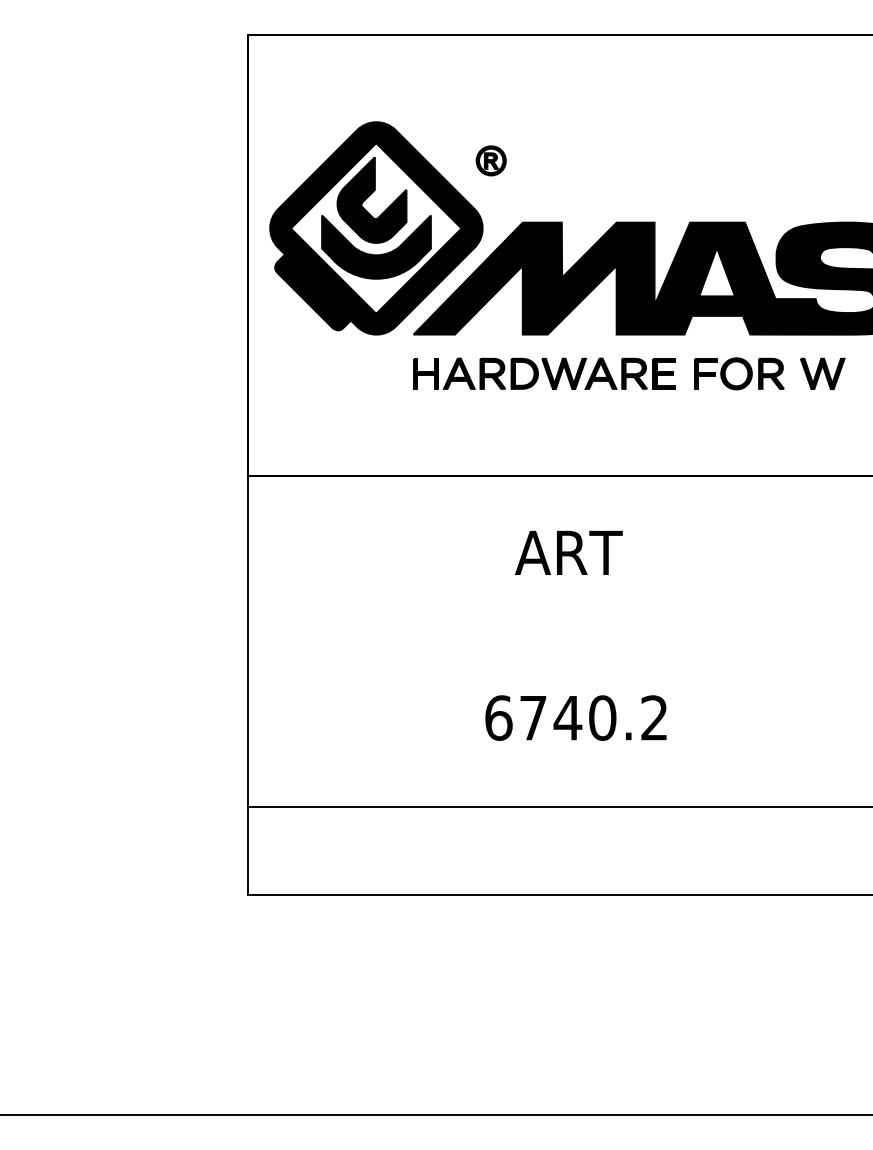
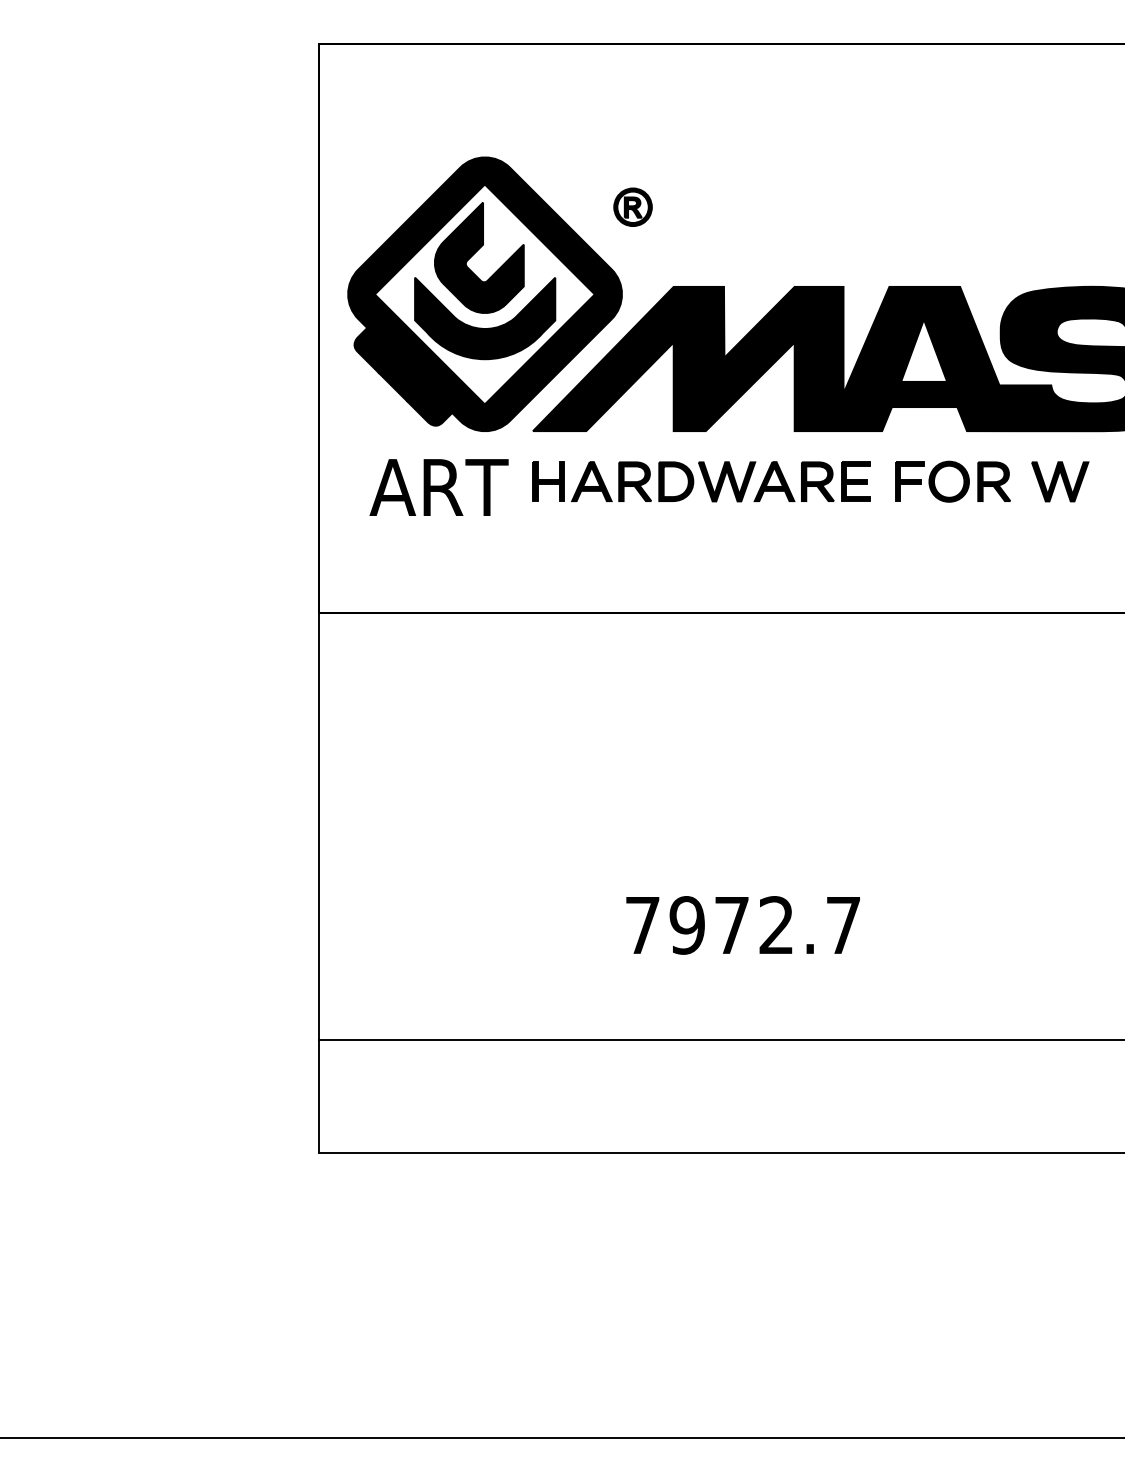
text: (568, 552) -> (438, 487), moved
text: (576, 718) -> (742, 925), 6740.2 -> 7972.7

